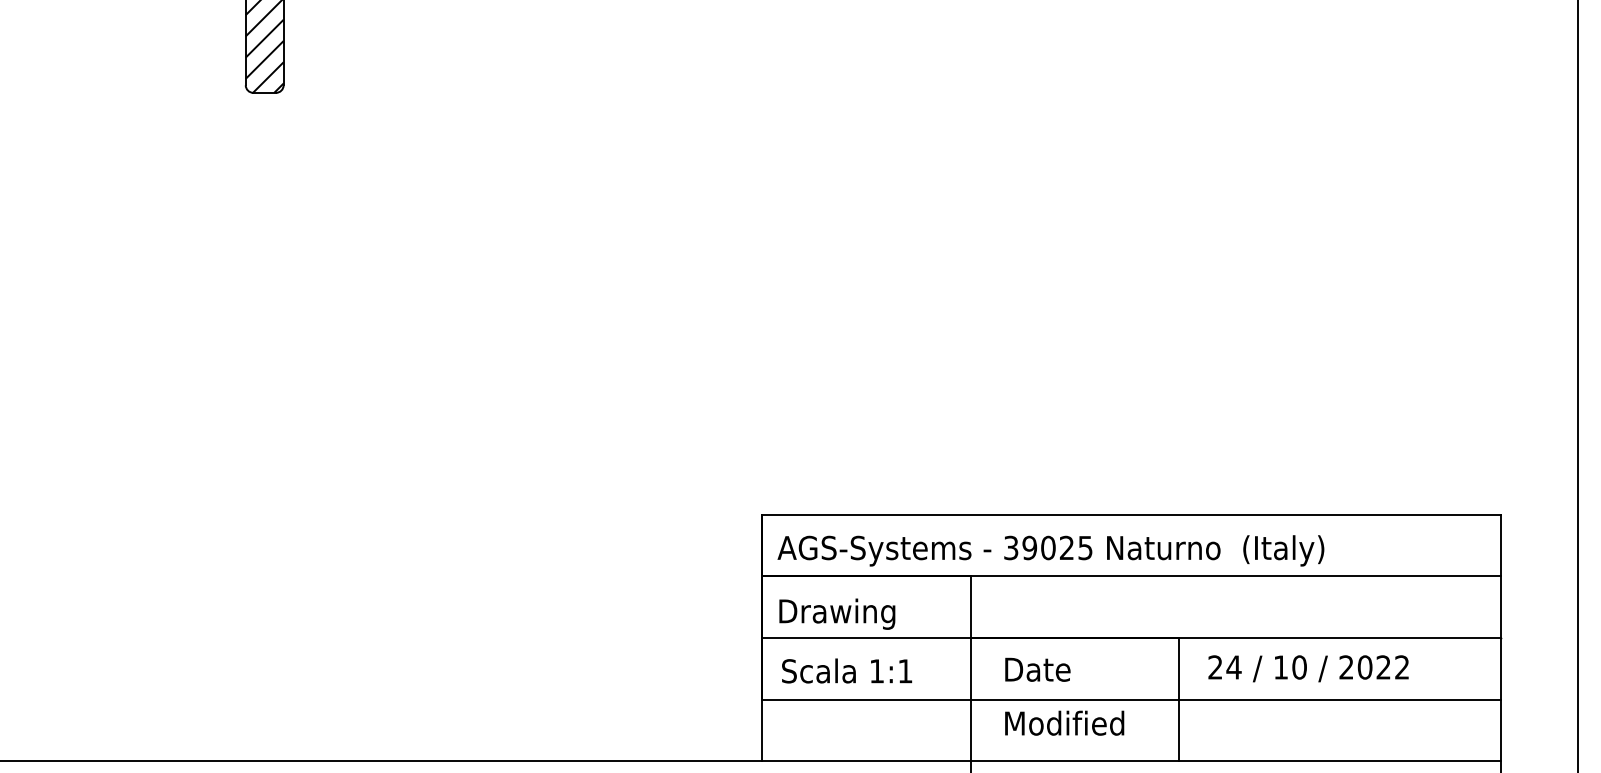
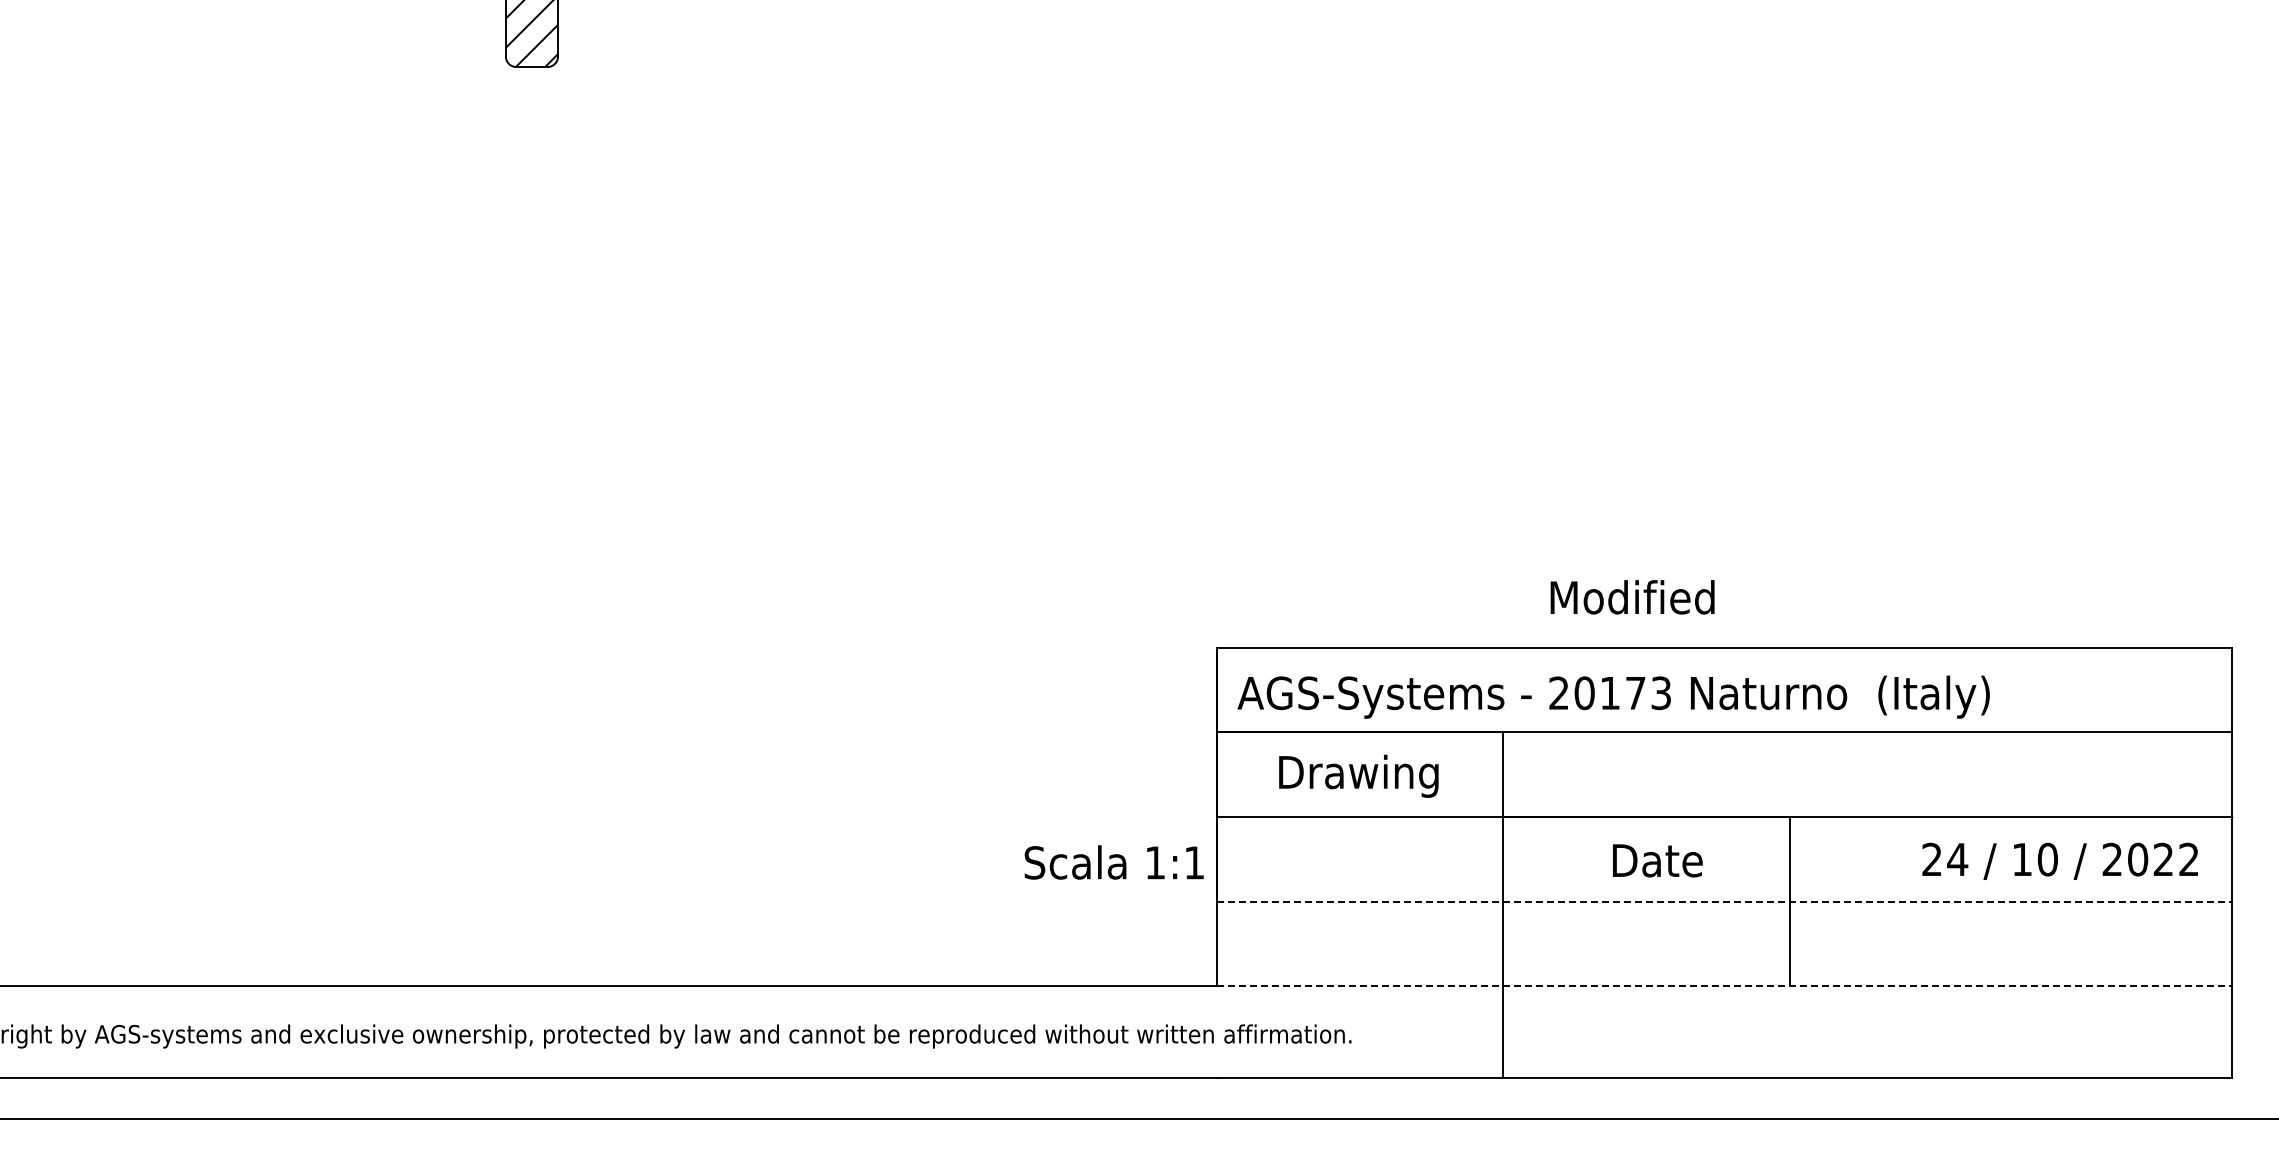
text: (1047, 548) -> (1609, 693), 39025 -> 20173
text: (837, 613) -> (1358, 775), moved
text: (1308, 668) -> (2059, 860), moved
text: (1037, 669) -> (1657, 860), moved
text: (846, 671) -> (1113, 862), moved
line: (1131, 699) -> (1724, 901), solid -> dashed
text: (1064, 723) -> (1632, 597), moved
line: (1131, 761) -> (1724, 986), solid -> dashed

